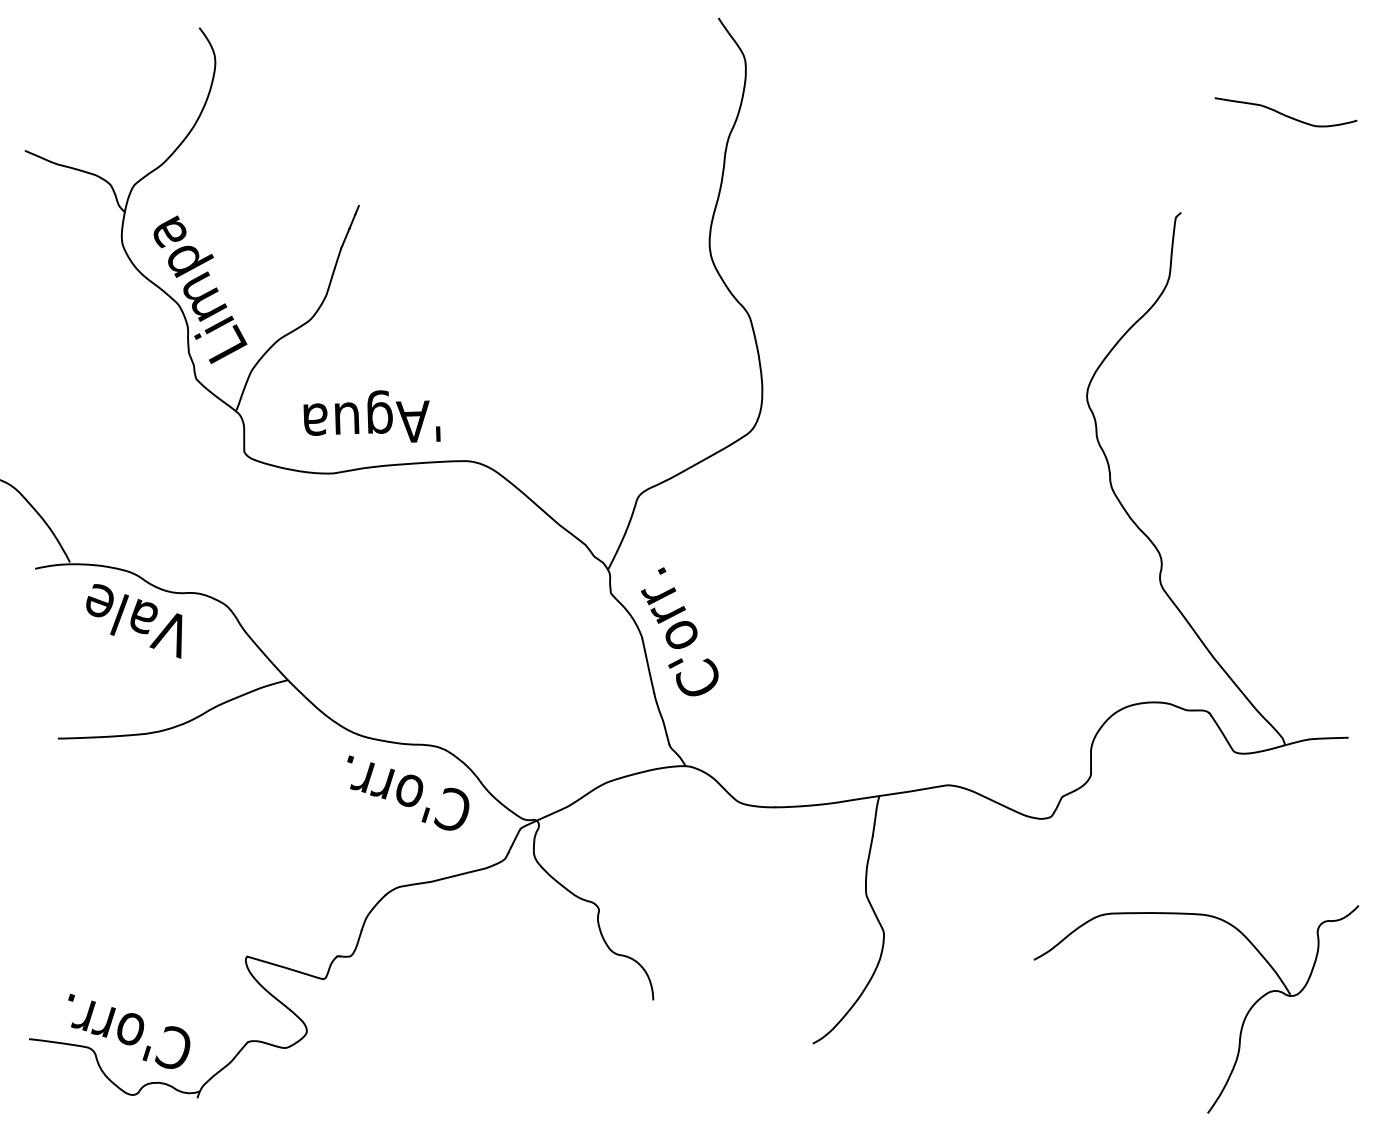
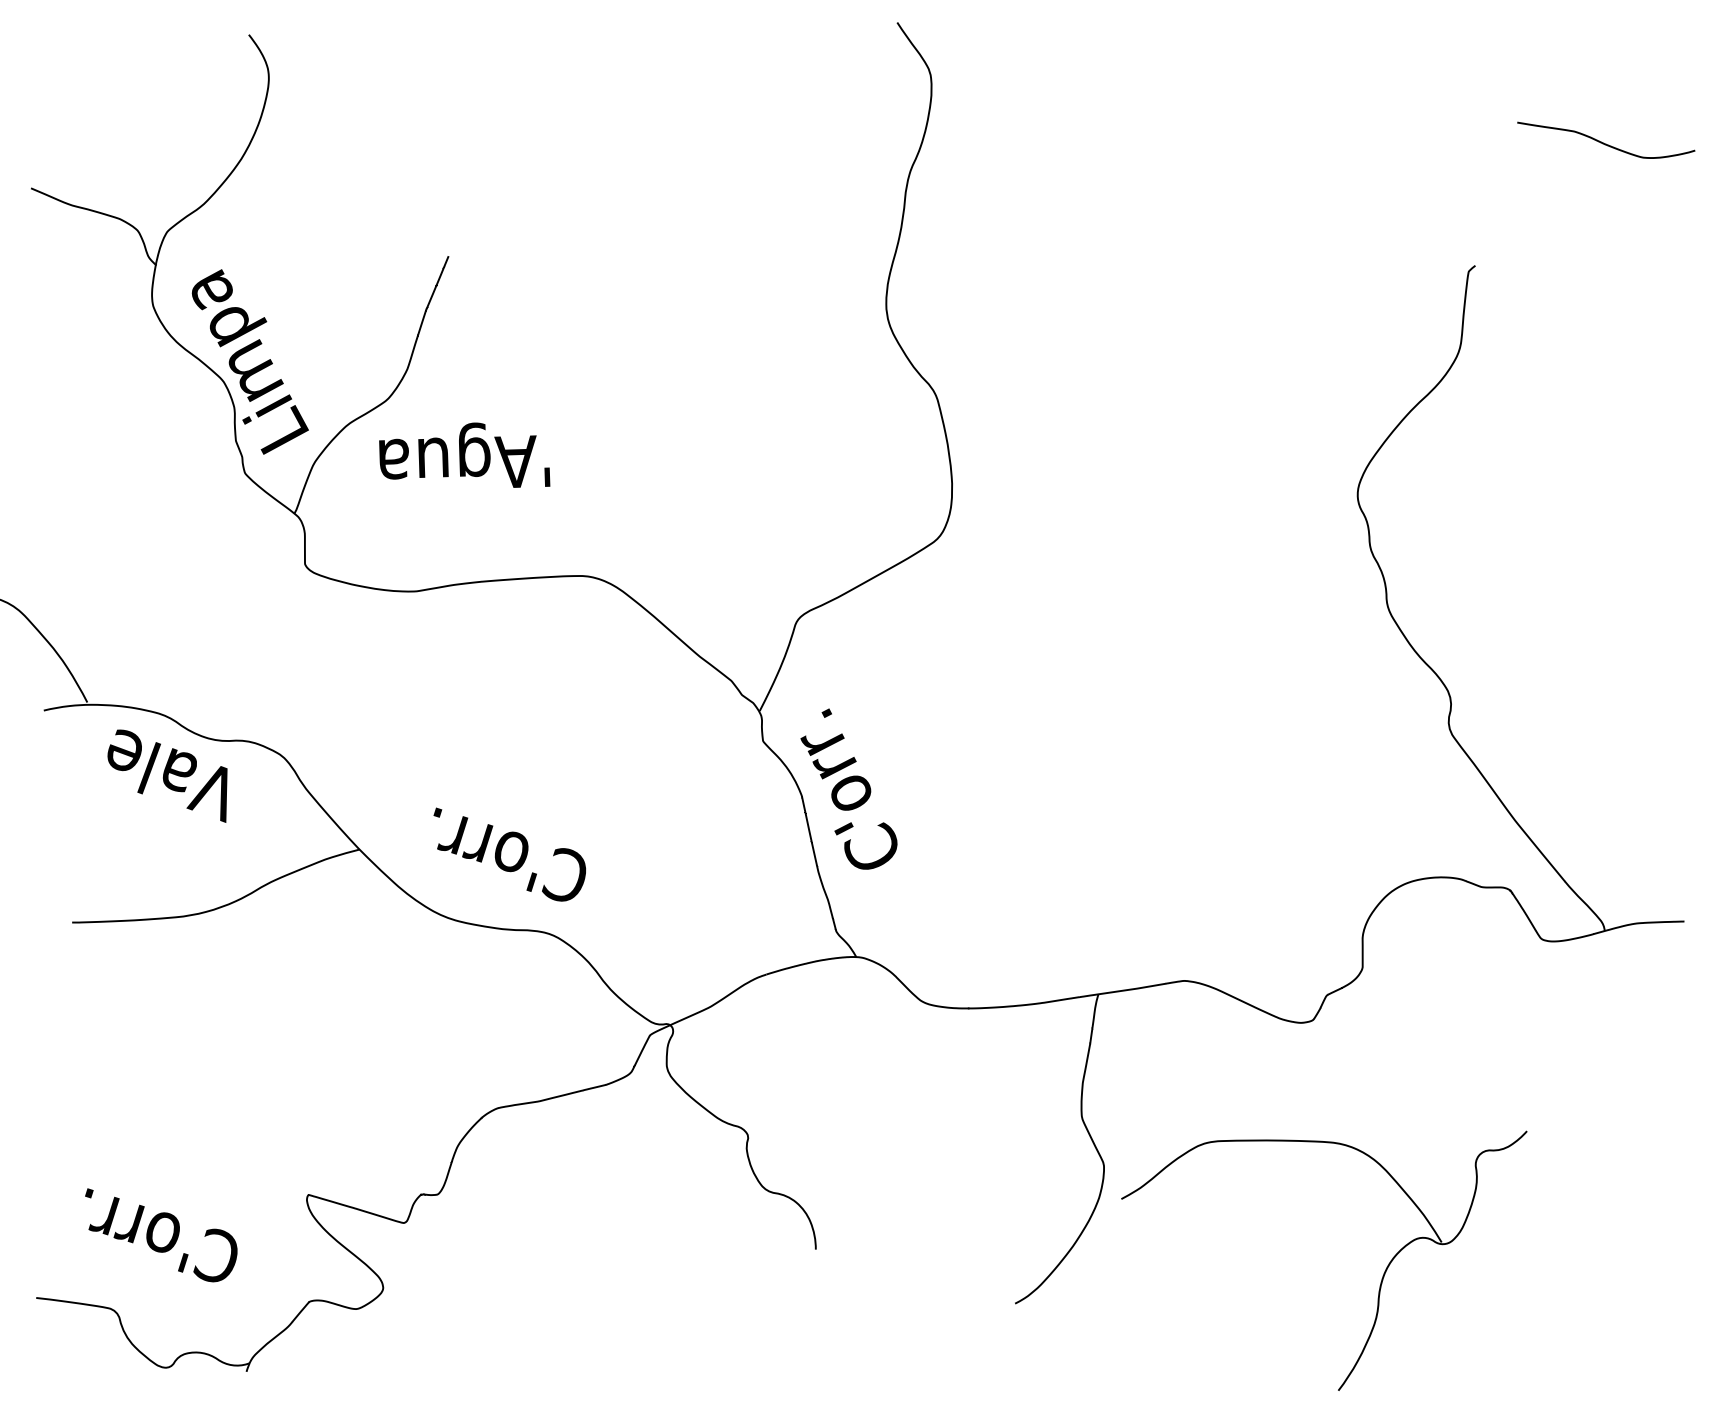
text: (371, 415) -> (464, 454), moved
text: (407, 792) -> (509, 854), moved
part: (1242, 1023) -> (1381, 1278), moved
text: (129, 1031) -> (161, 1235), moved

